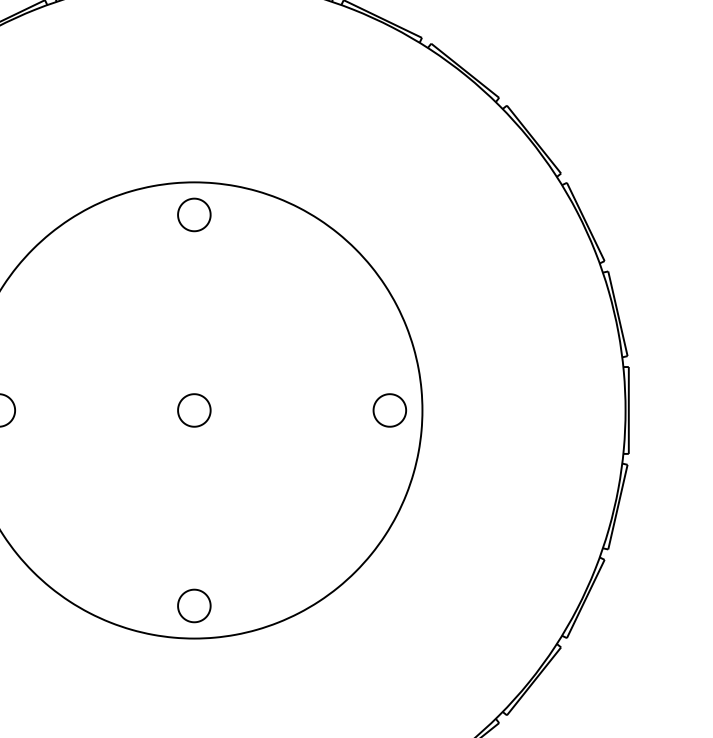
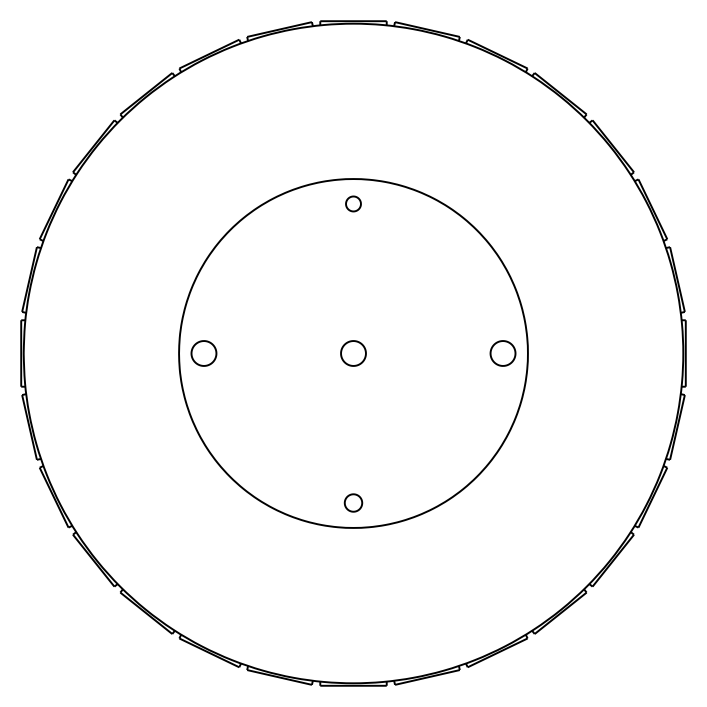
part: (194, 214) -> (353, 203), size x0.6
part: (194, 605) -> (353, 502), size x0.7

